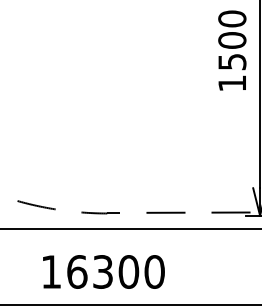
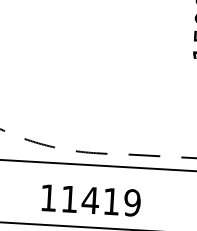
text: (115, 271) -> (100, 200), 16300 -> 11419

